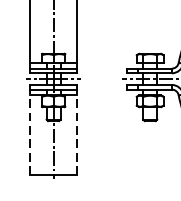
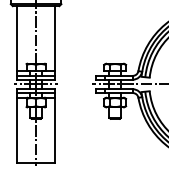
line: (30, 131) -> (17, 127), dashed -> solid
line: (77, 131) -> (55, 127), dashed -> solid

